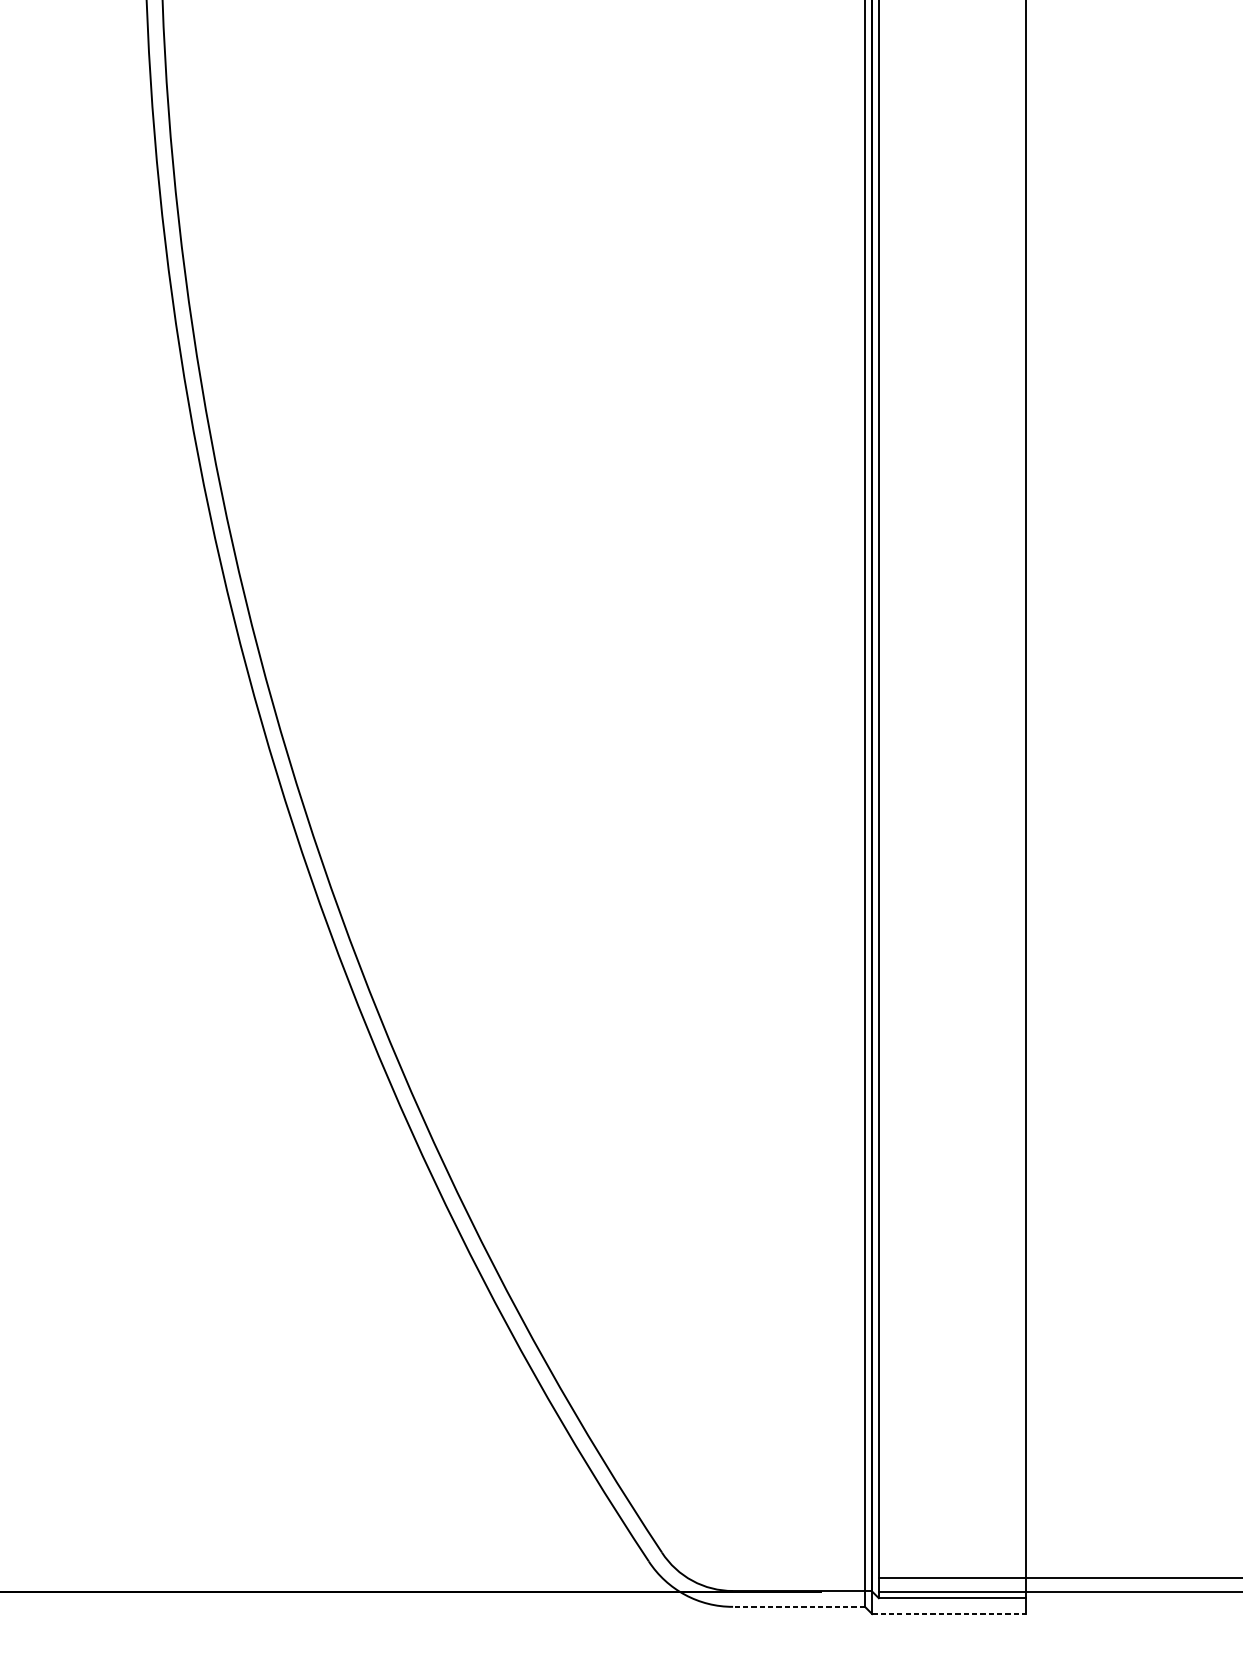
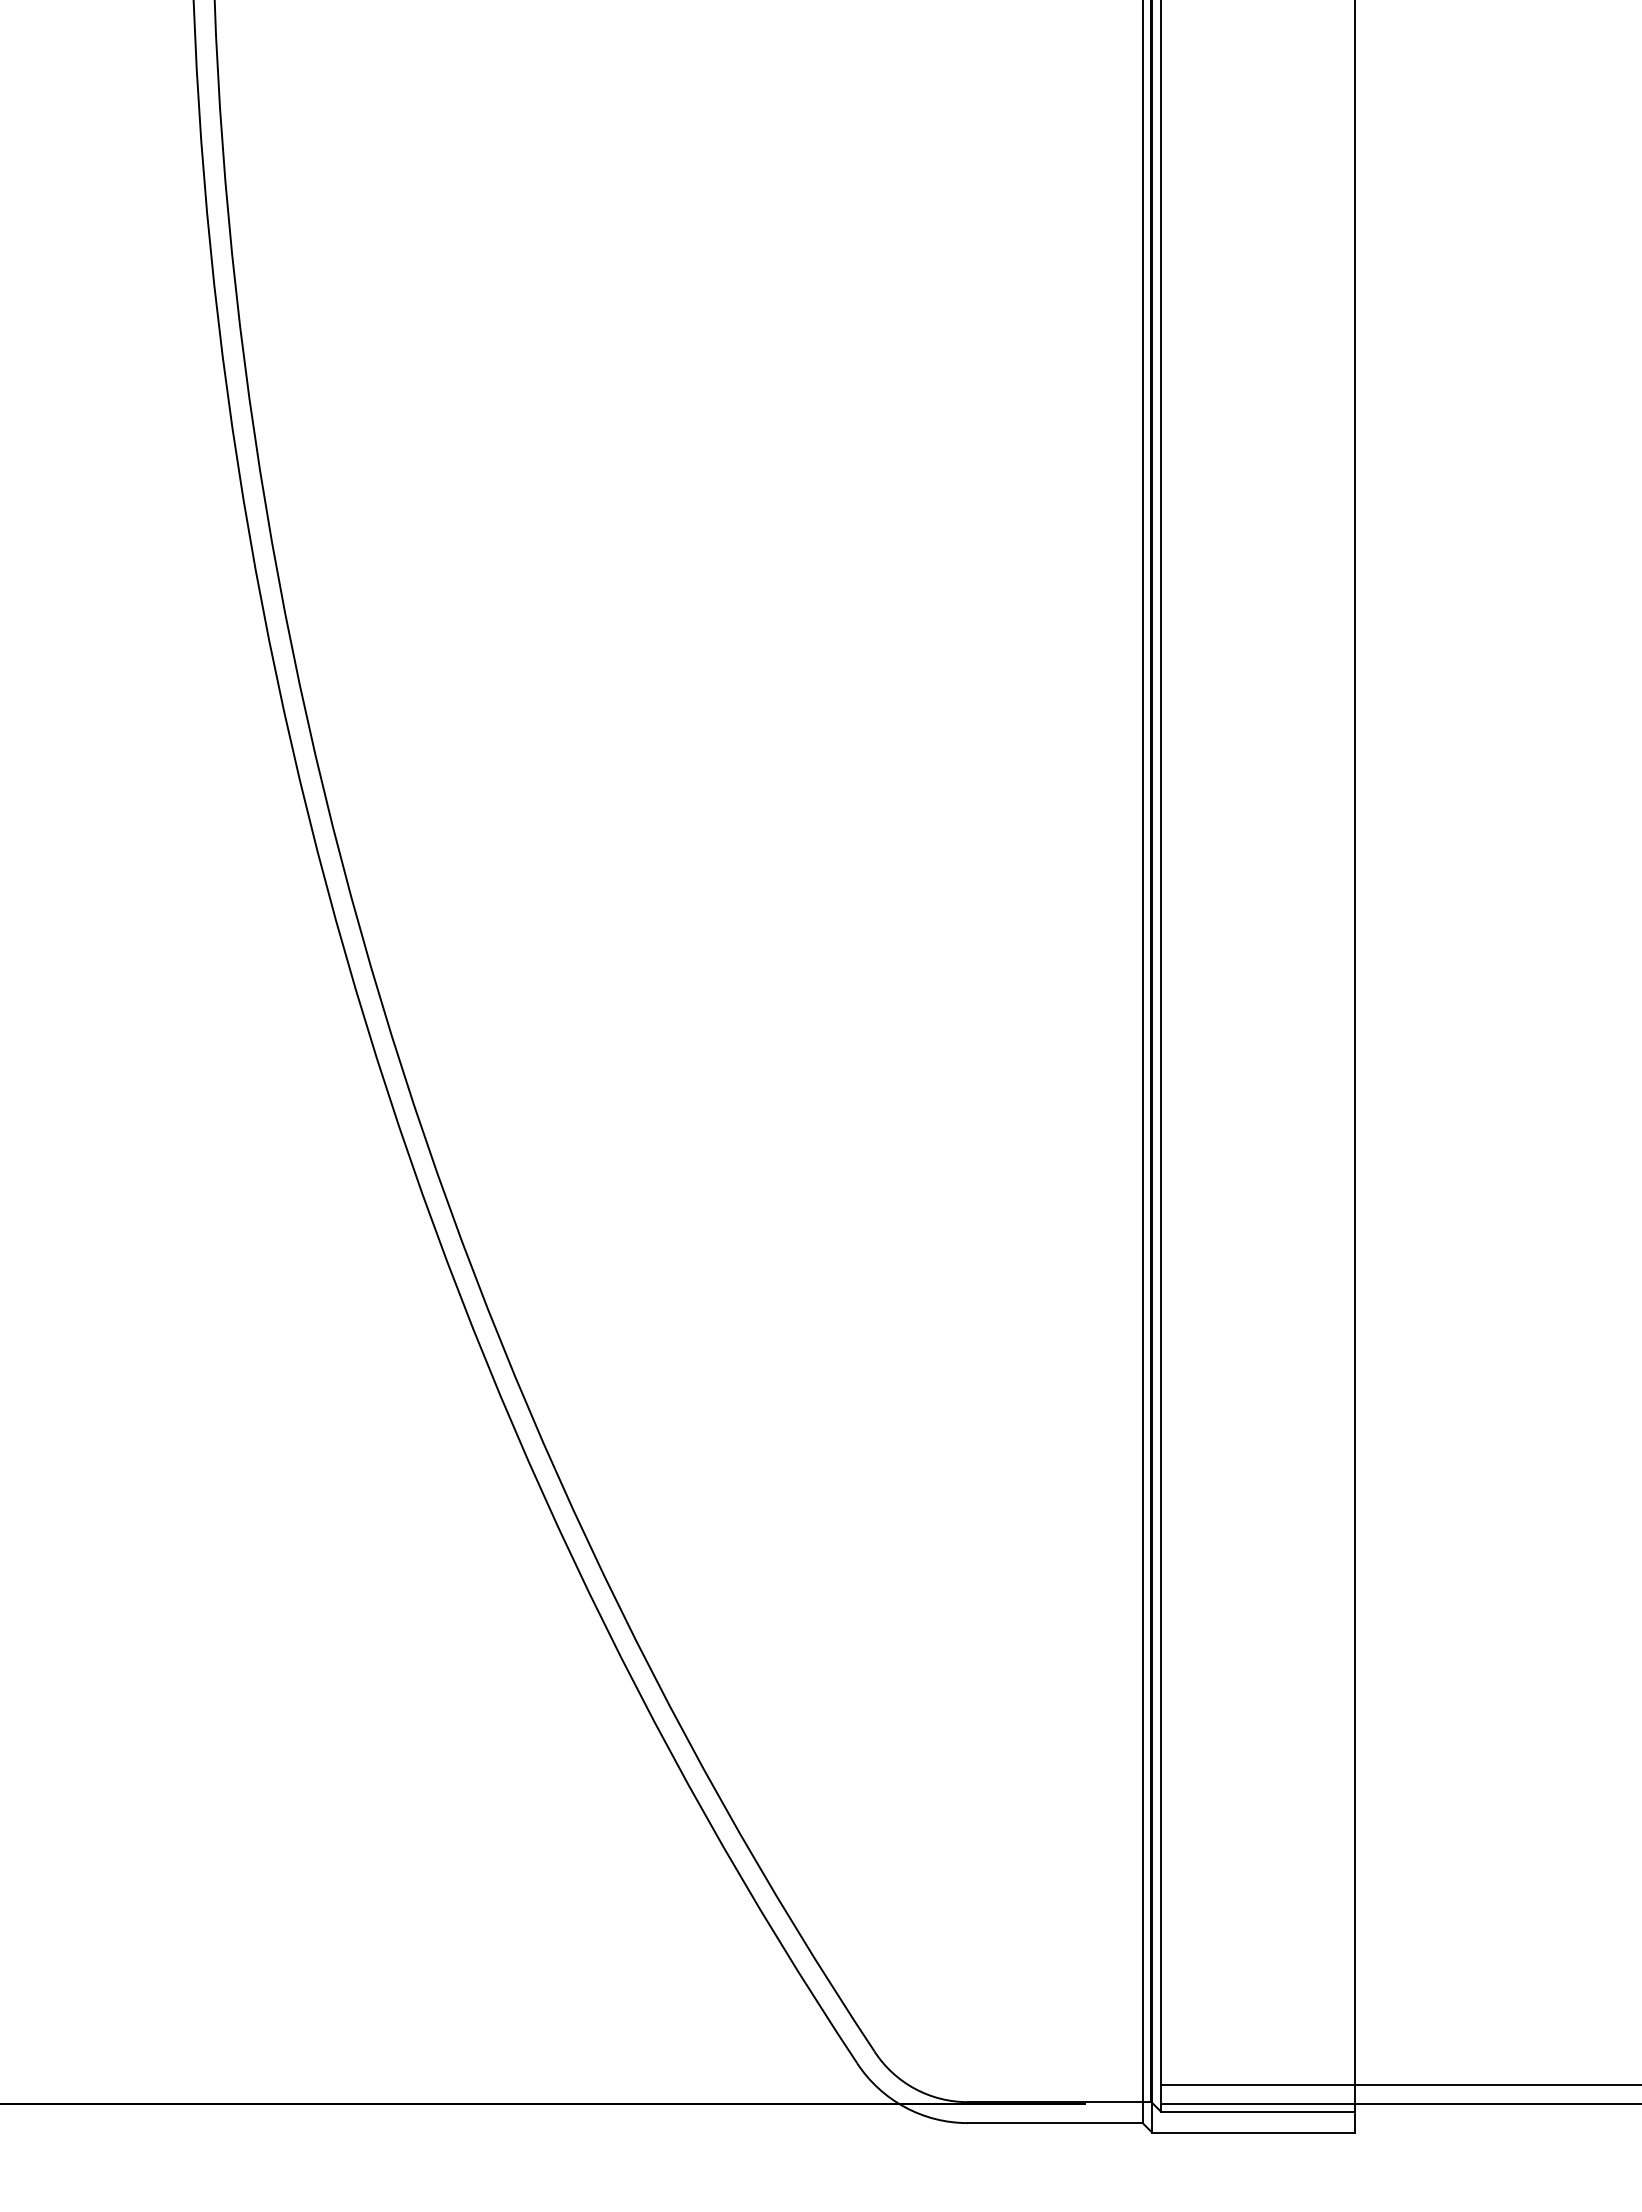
line: (798, 1607) -> (1055, 2123), dashed -> solid
line: (949, 1613) -> (1254, 2132), dashed -> solid

